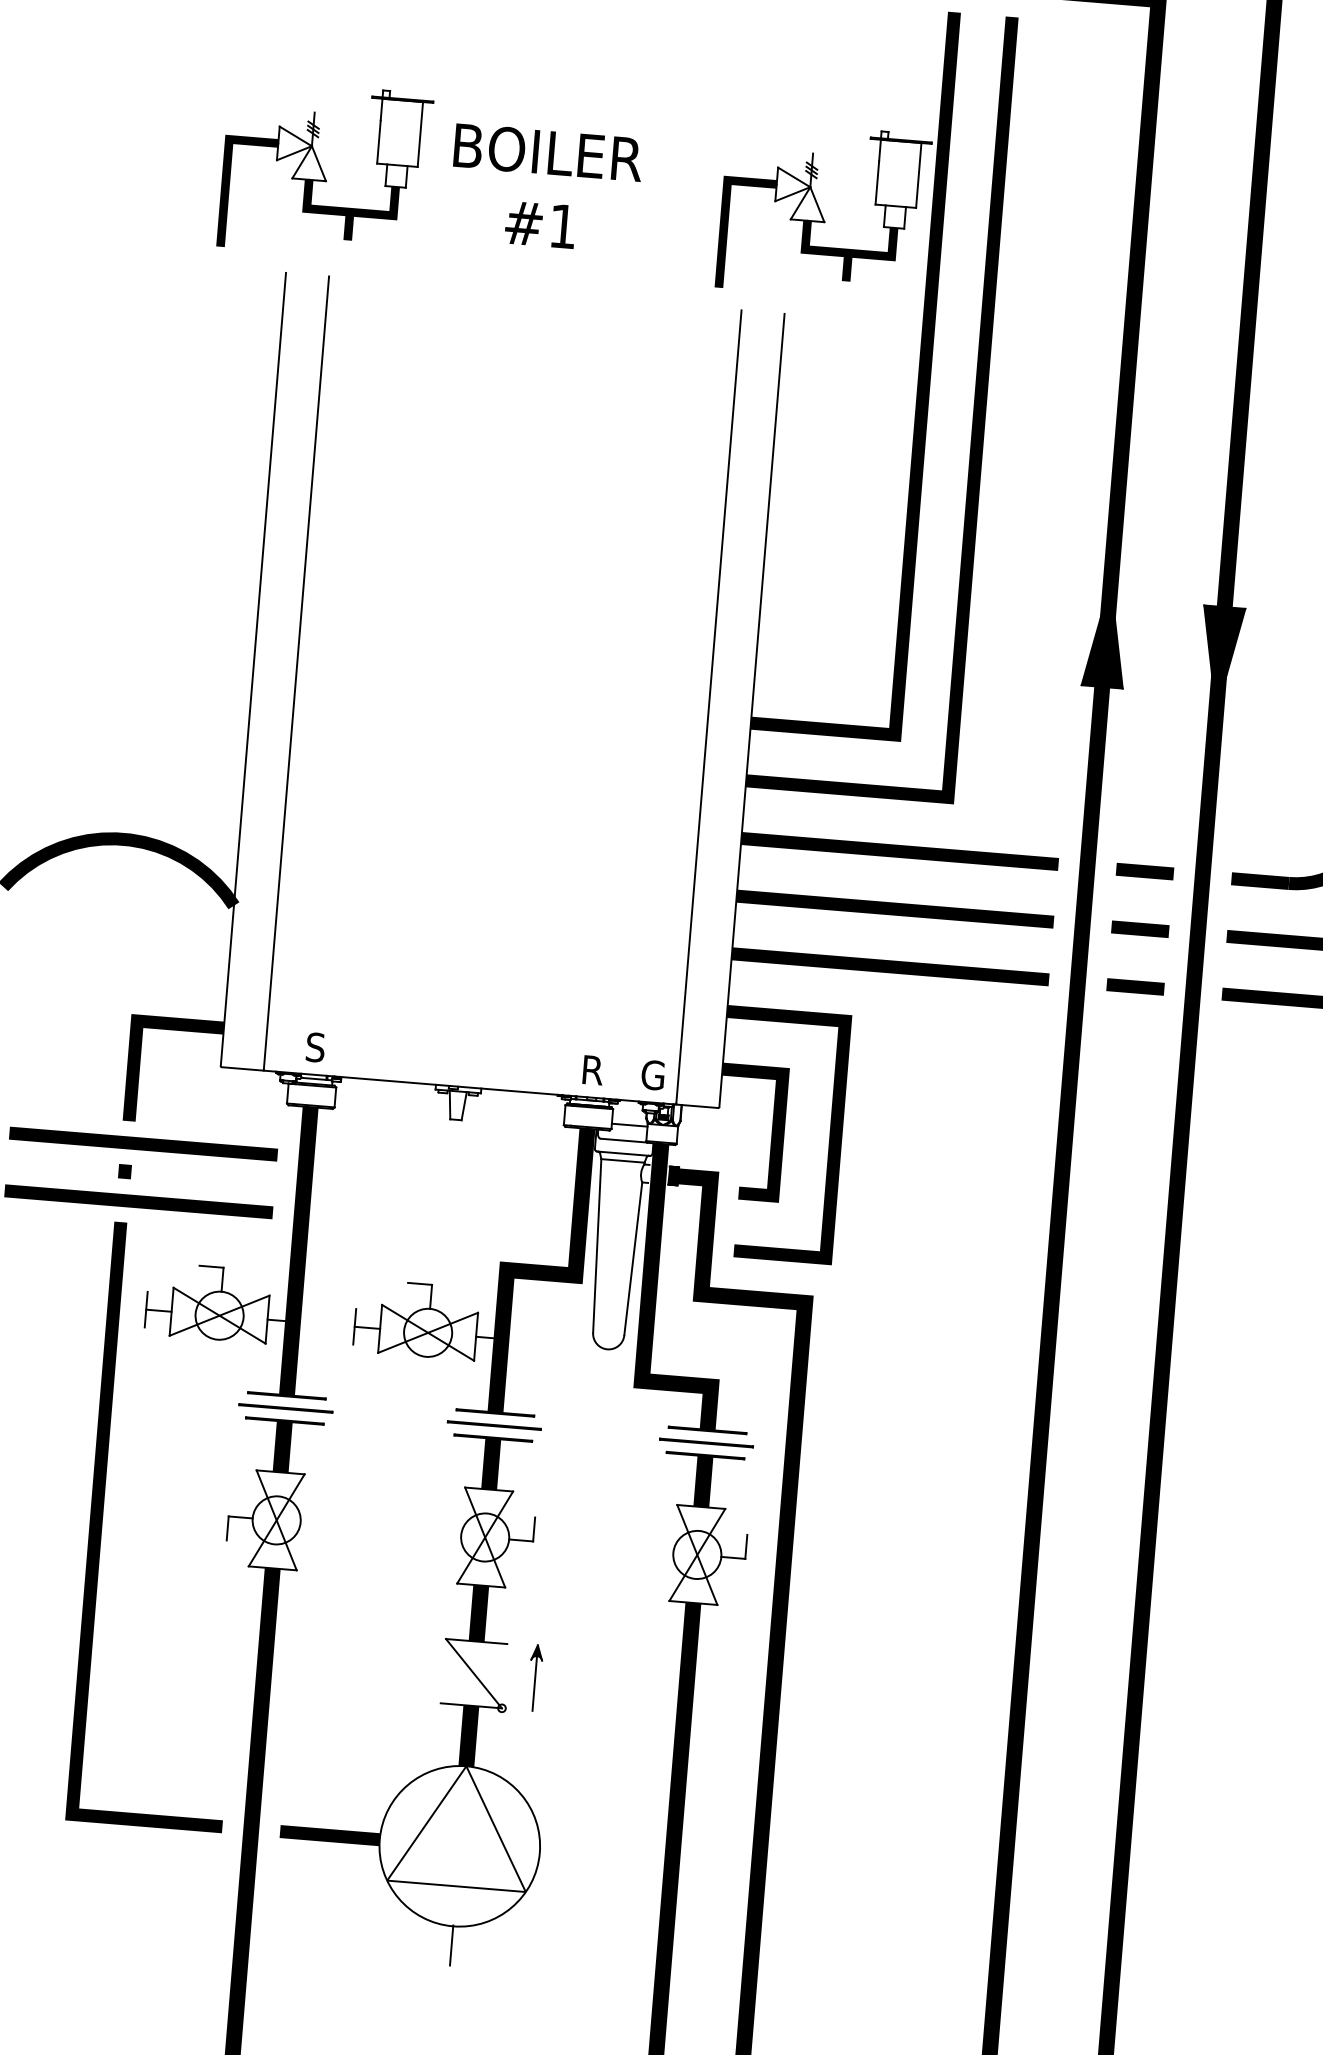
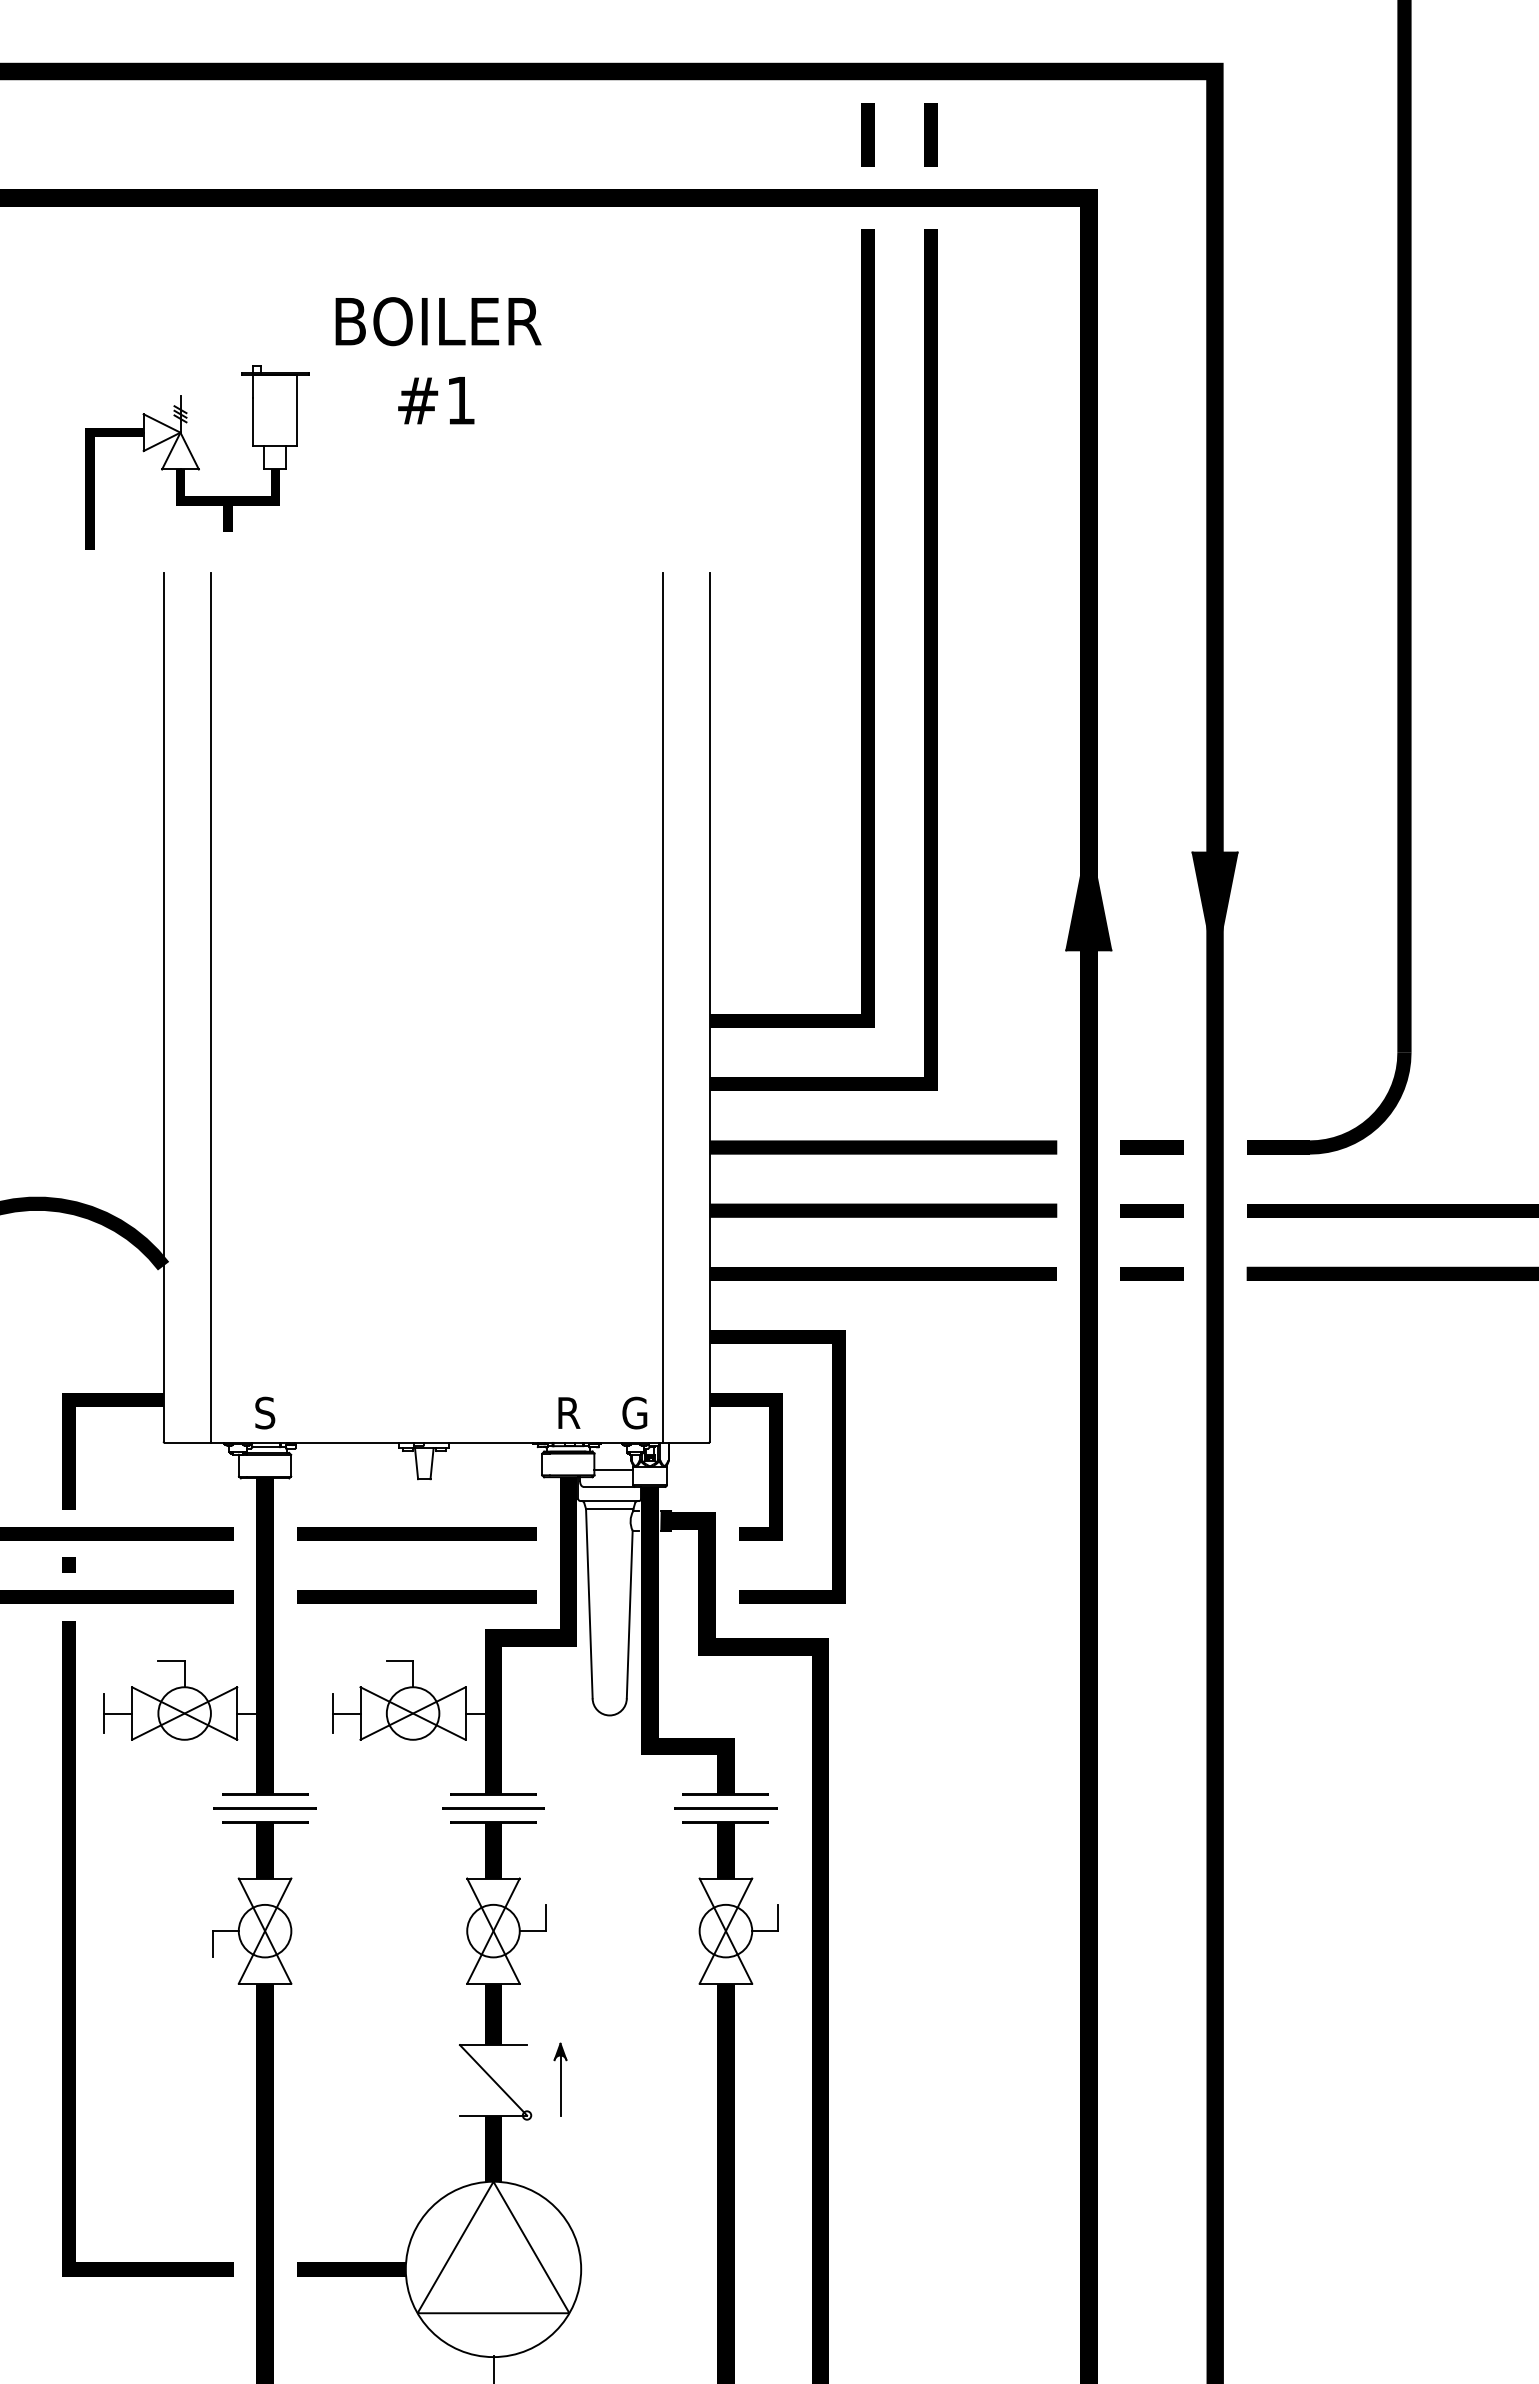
text: (545, 188) -> (438, 360), moved
part: (823, 211) -> (743, 457), removed
line: (444, 1168) -> (416, 1533), added
line: (440, 1226) -> (416, 1596), added

